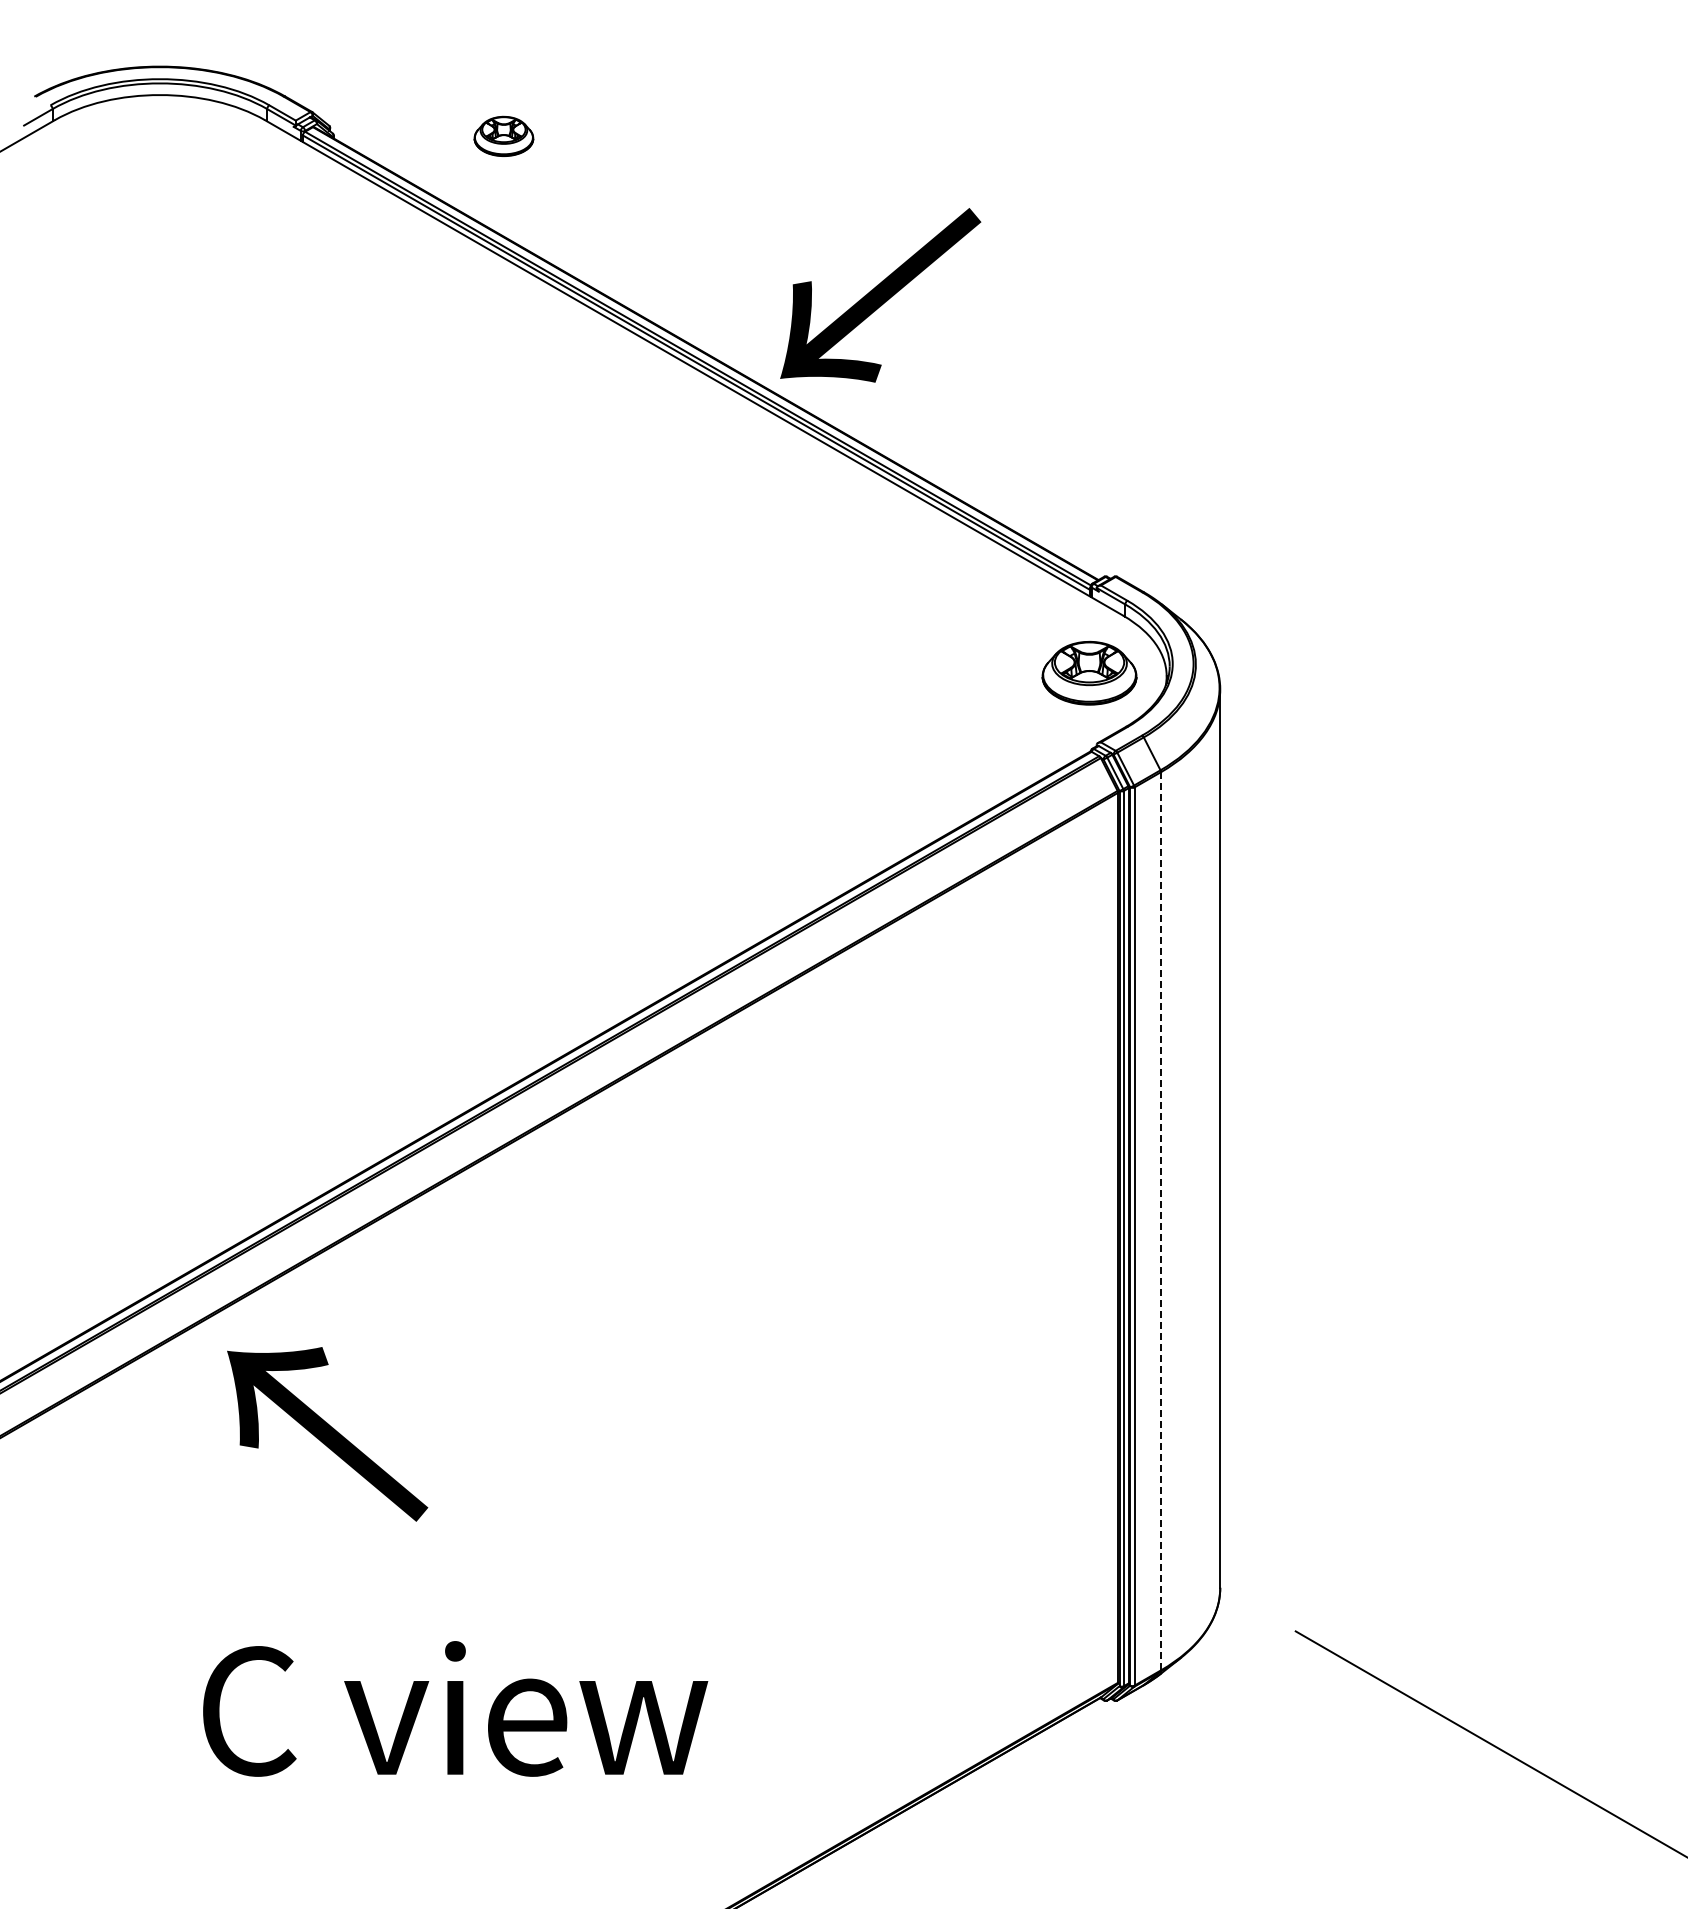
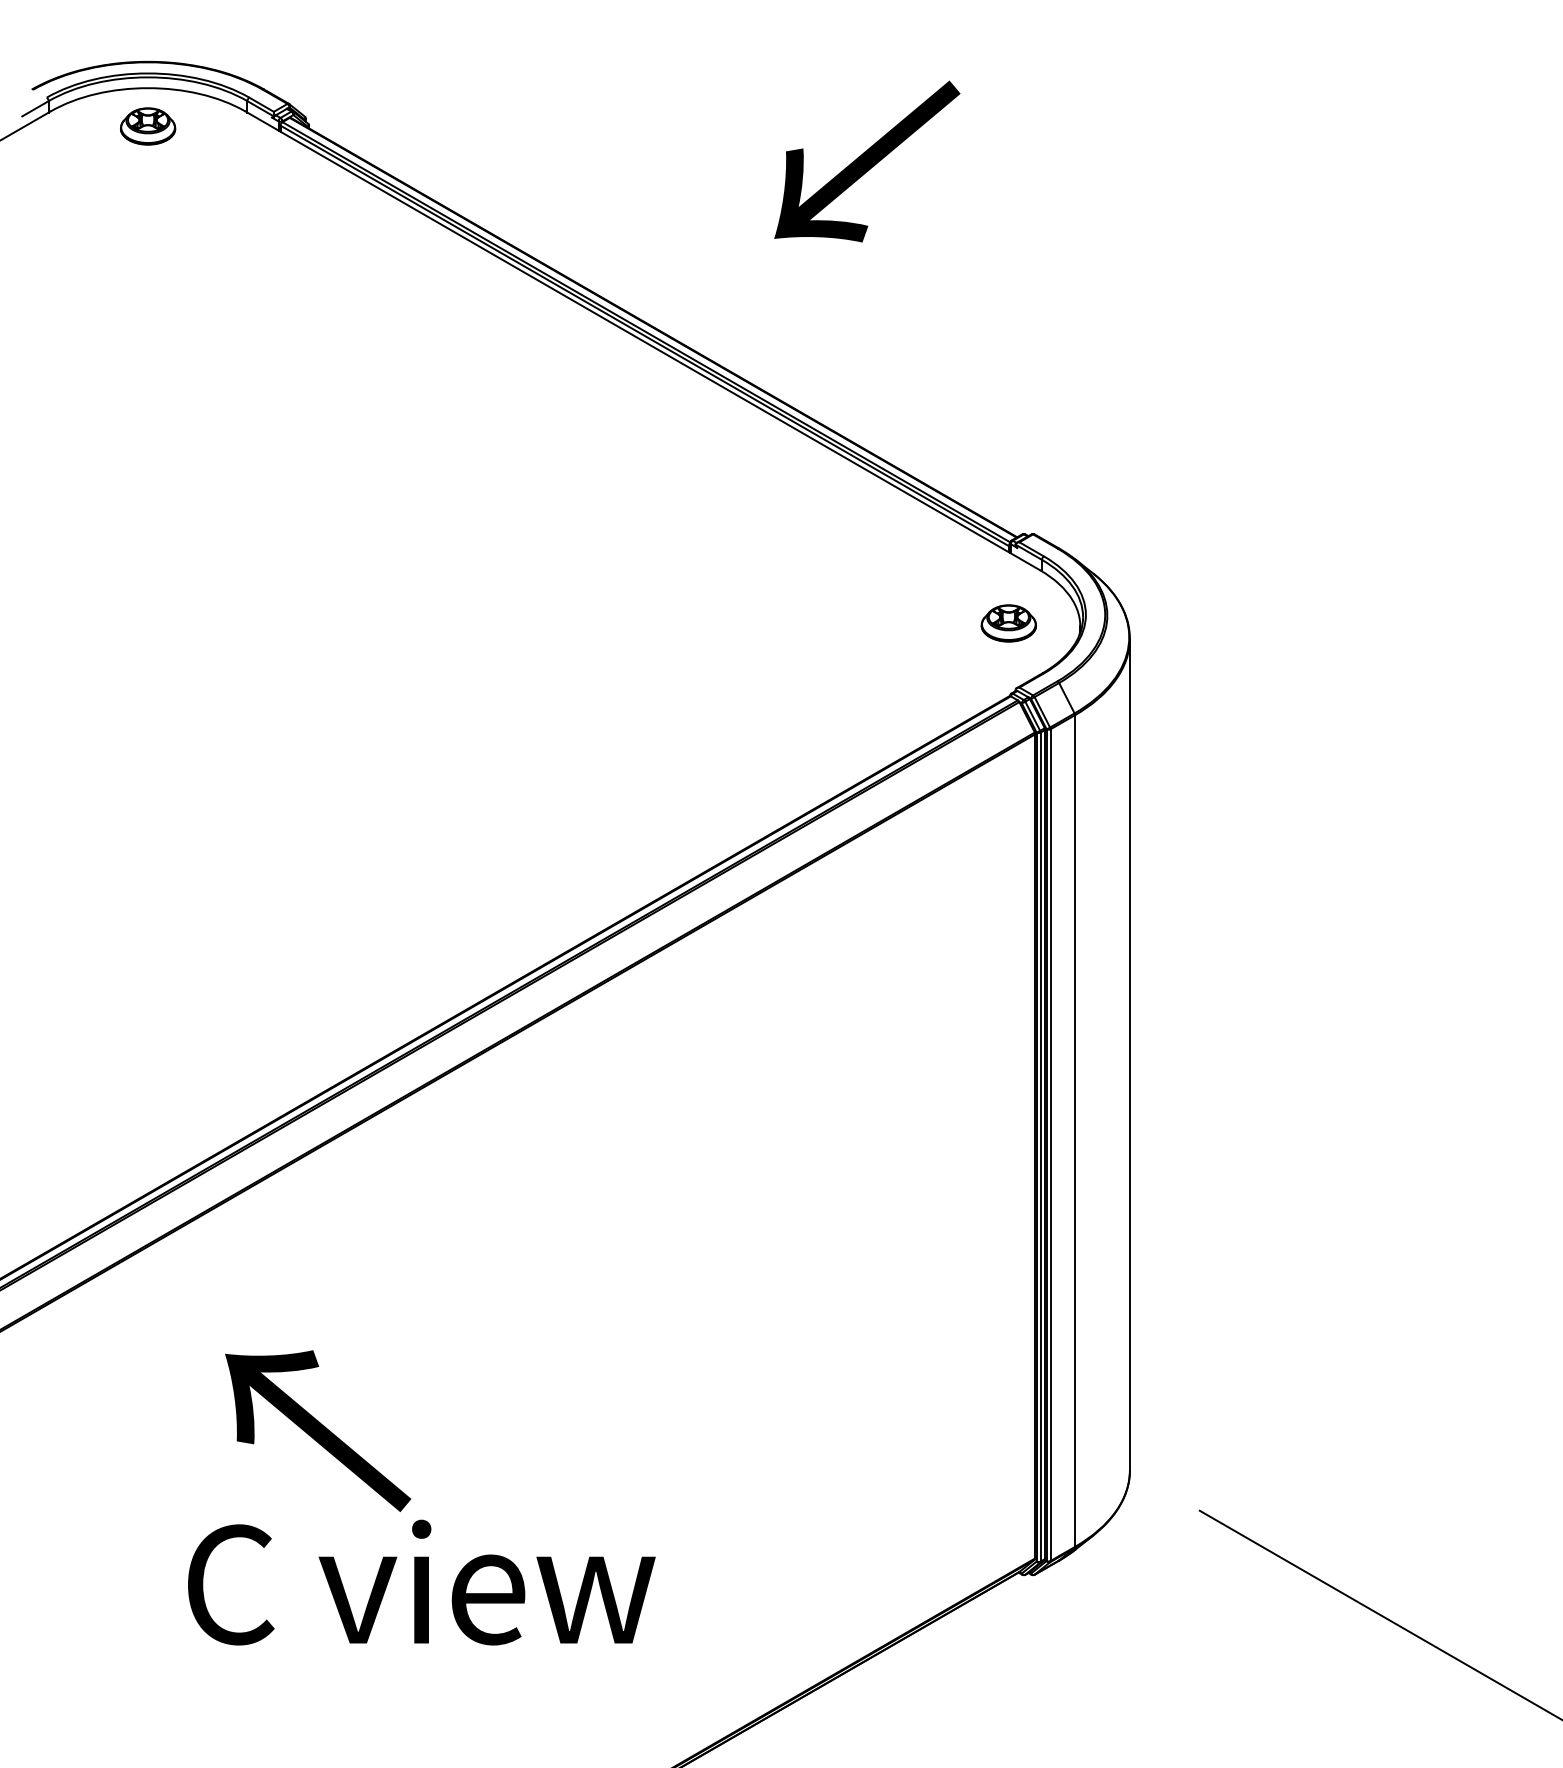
part: (503, 135) -> (147, 125), moved
text: (880, 295) -> (867, 161), moved
part: (1089, 672) -> (1008, 622), size x0.62
line: (1161, 1221) -> (1075, 1131), dashed -> solid
text: (327, 1434) -> (318, 1431), moved

